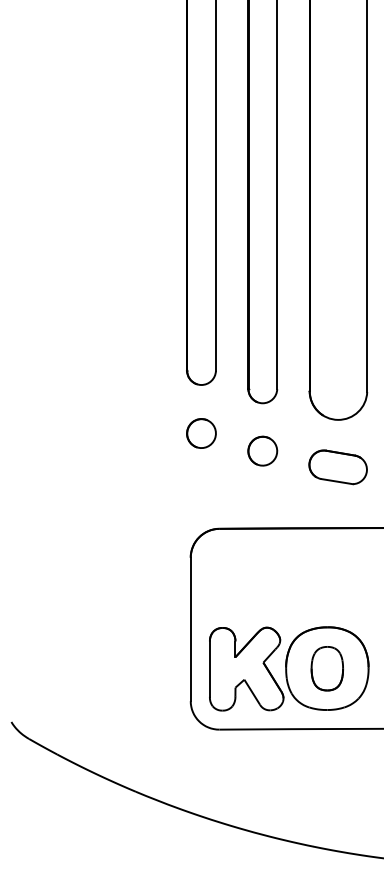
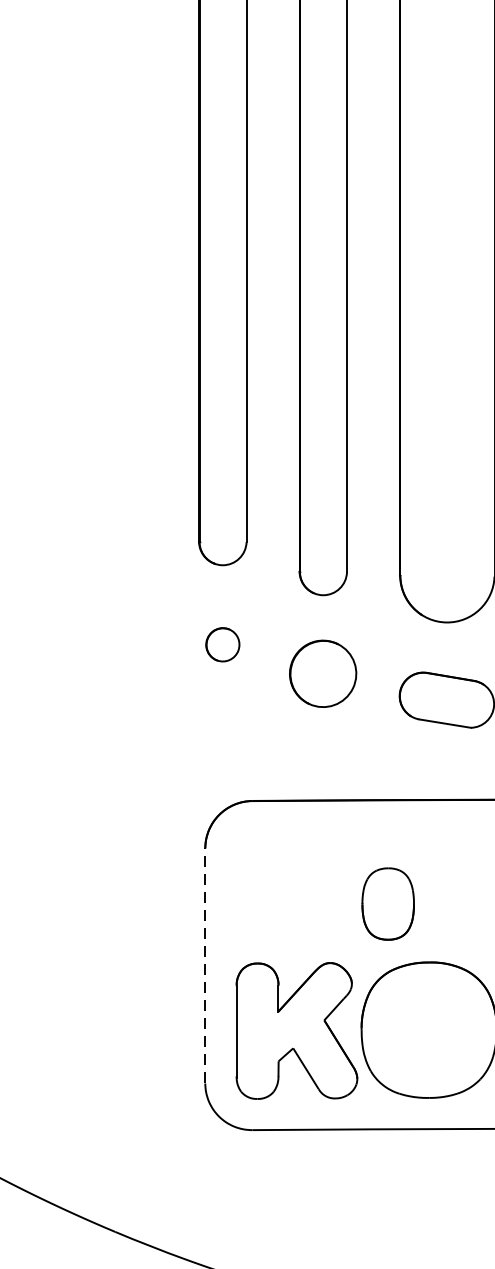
part: (201, 433) -> (222, 644), size x0.7
part: (262, 450) -> (322, 672), size x1.4
line: (190, 629) -> (204, 966), solid -> dashed
part: (326, 668) -> (386, 903), moved

